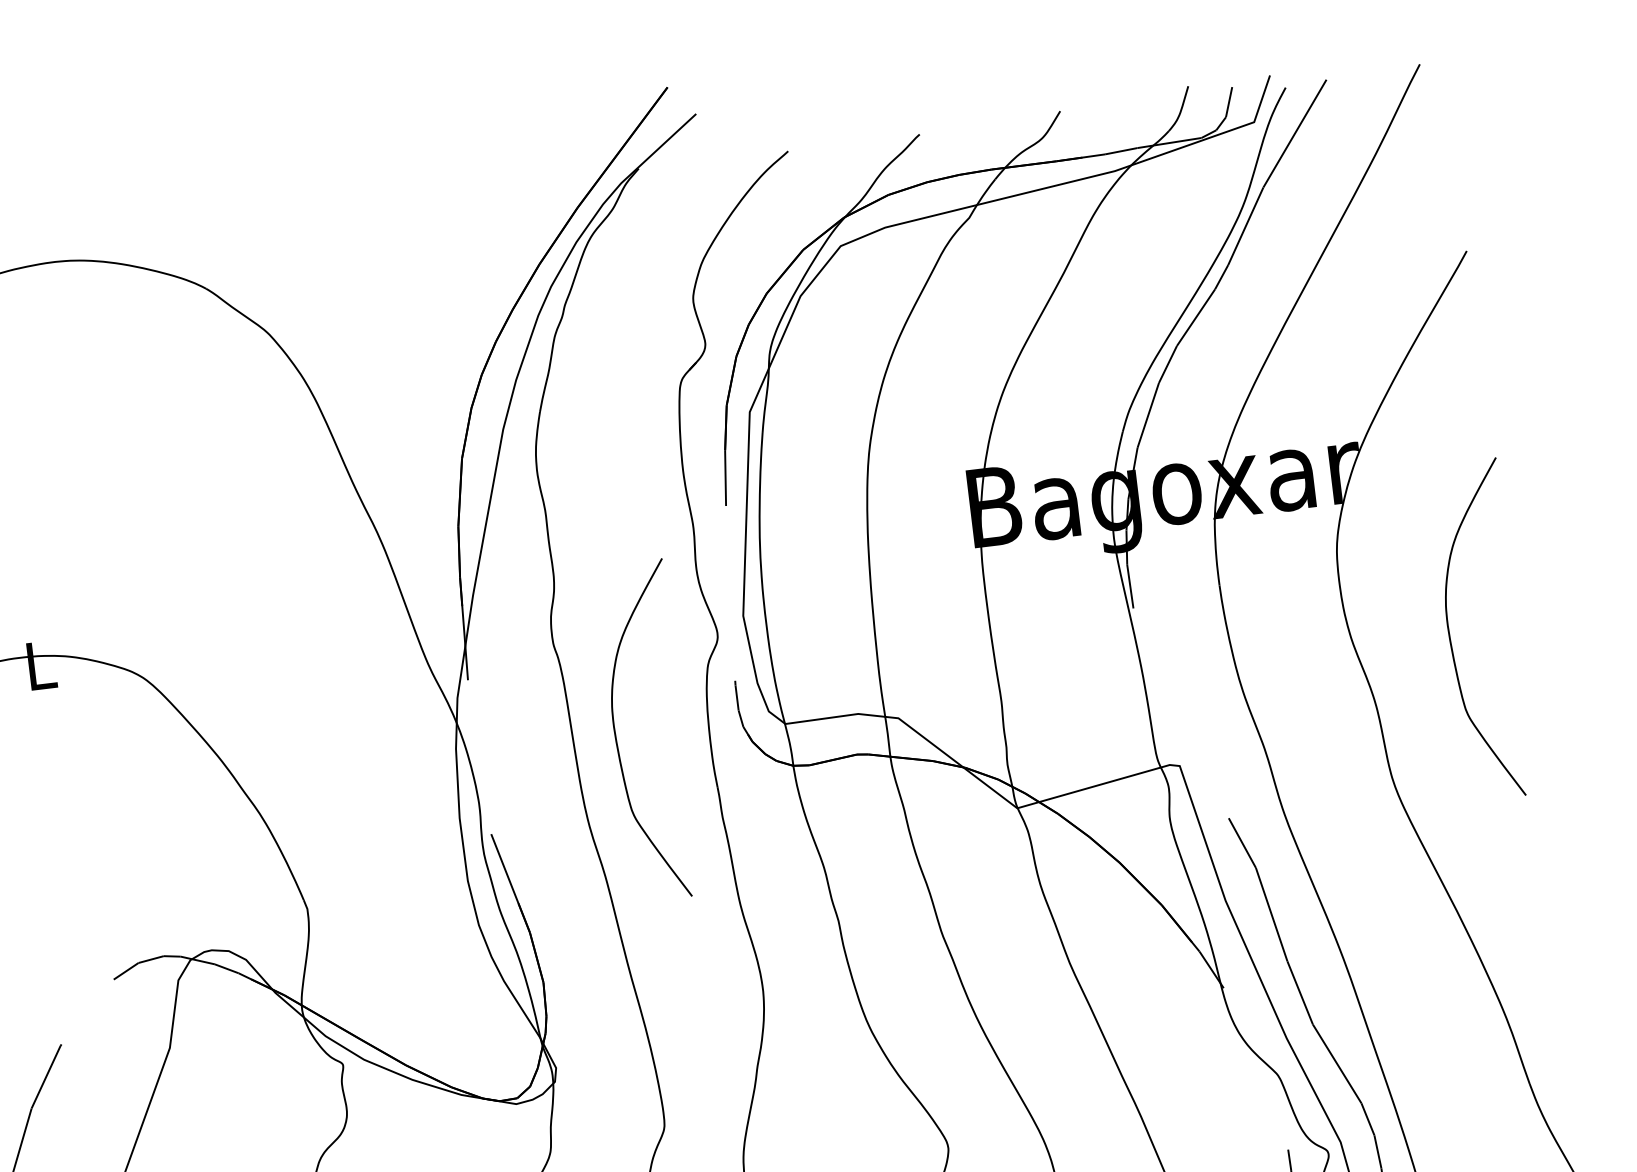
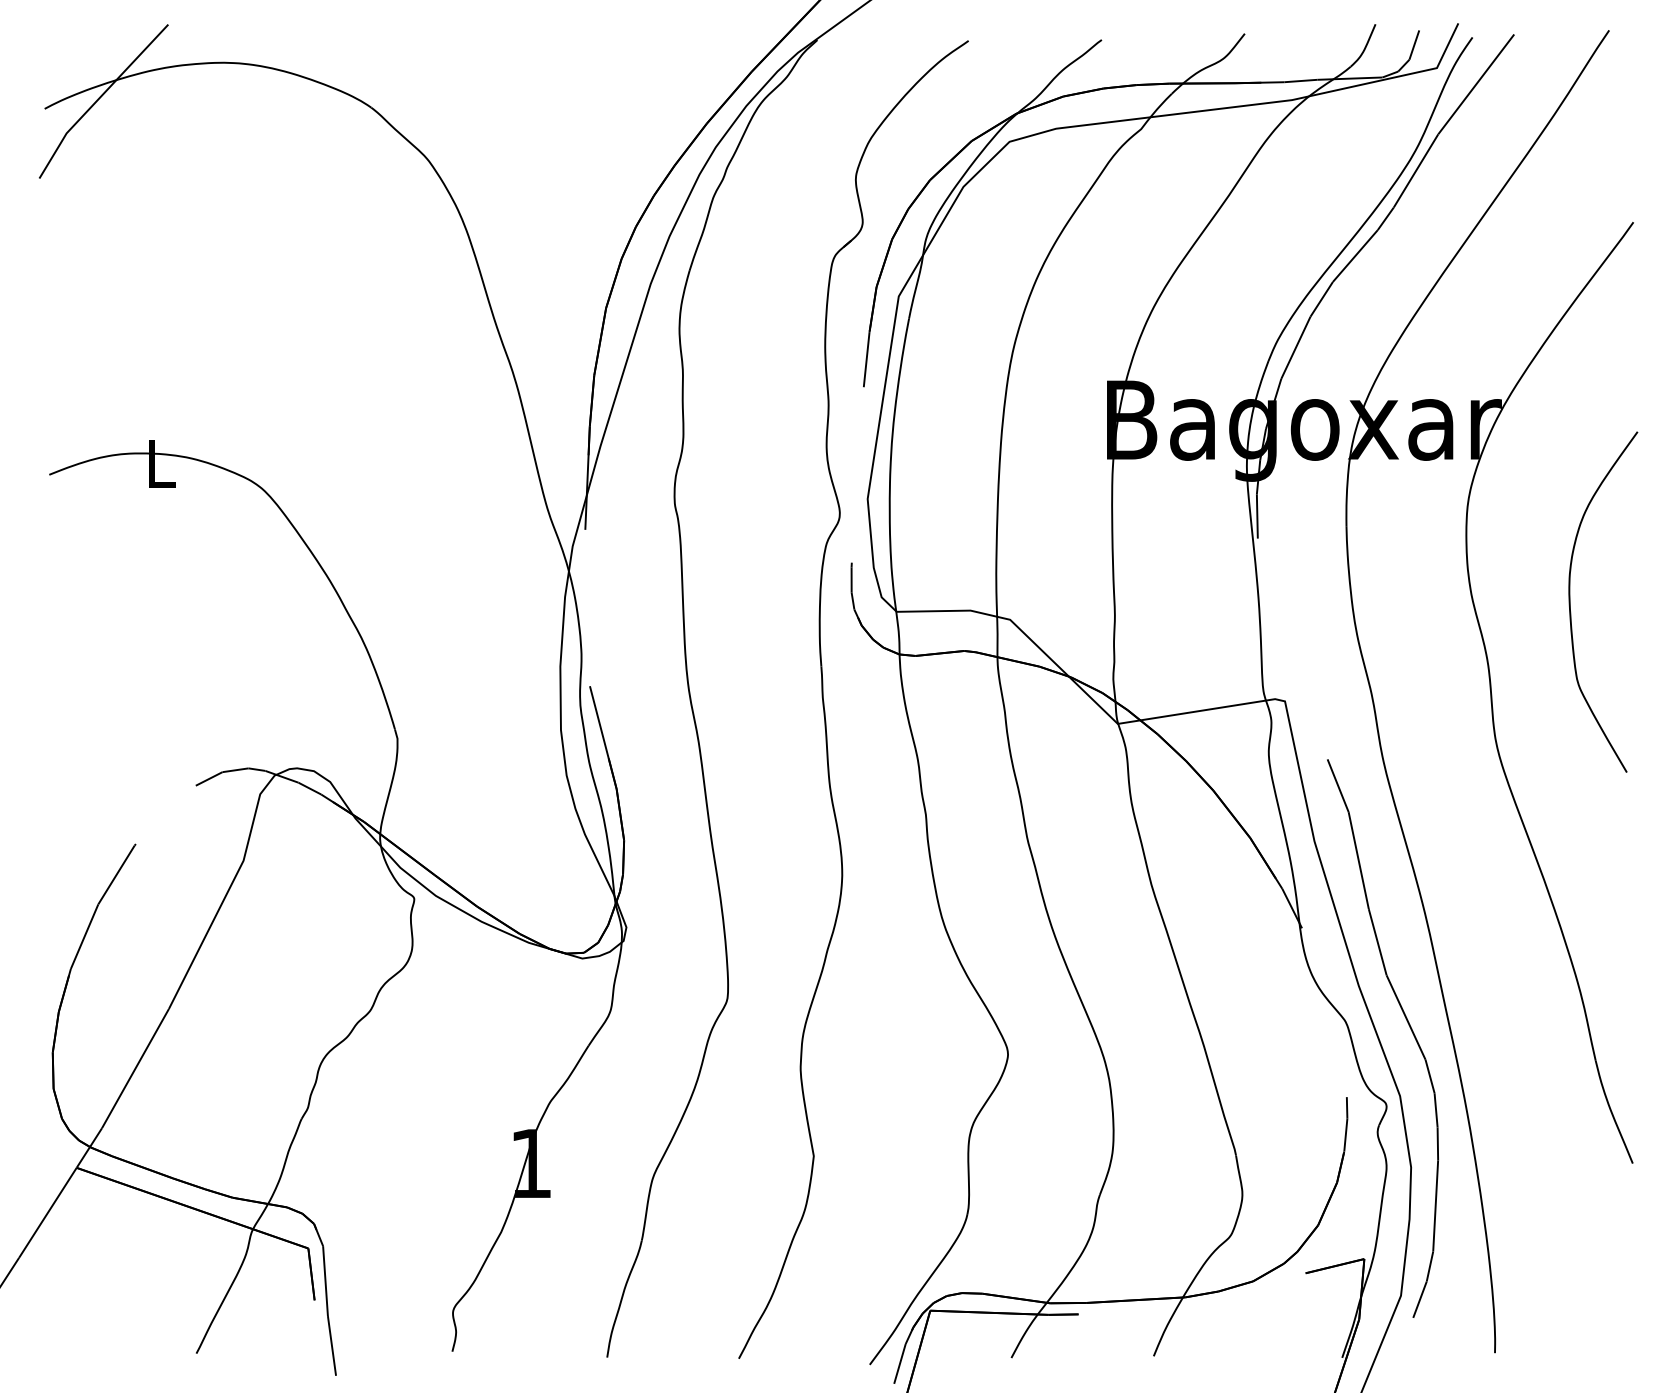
curve: (616, 734) -> (726, 601), removed

